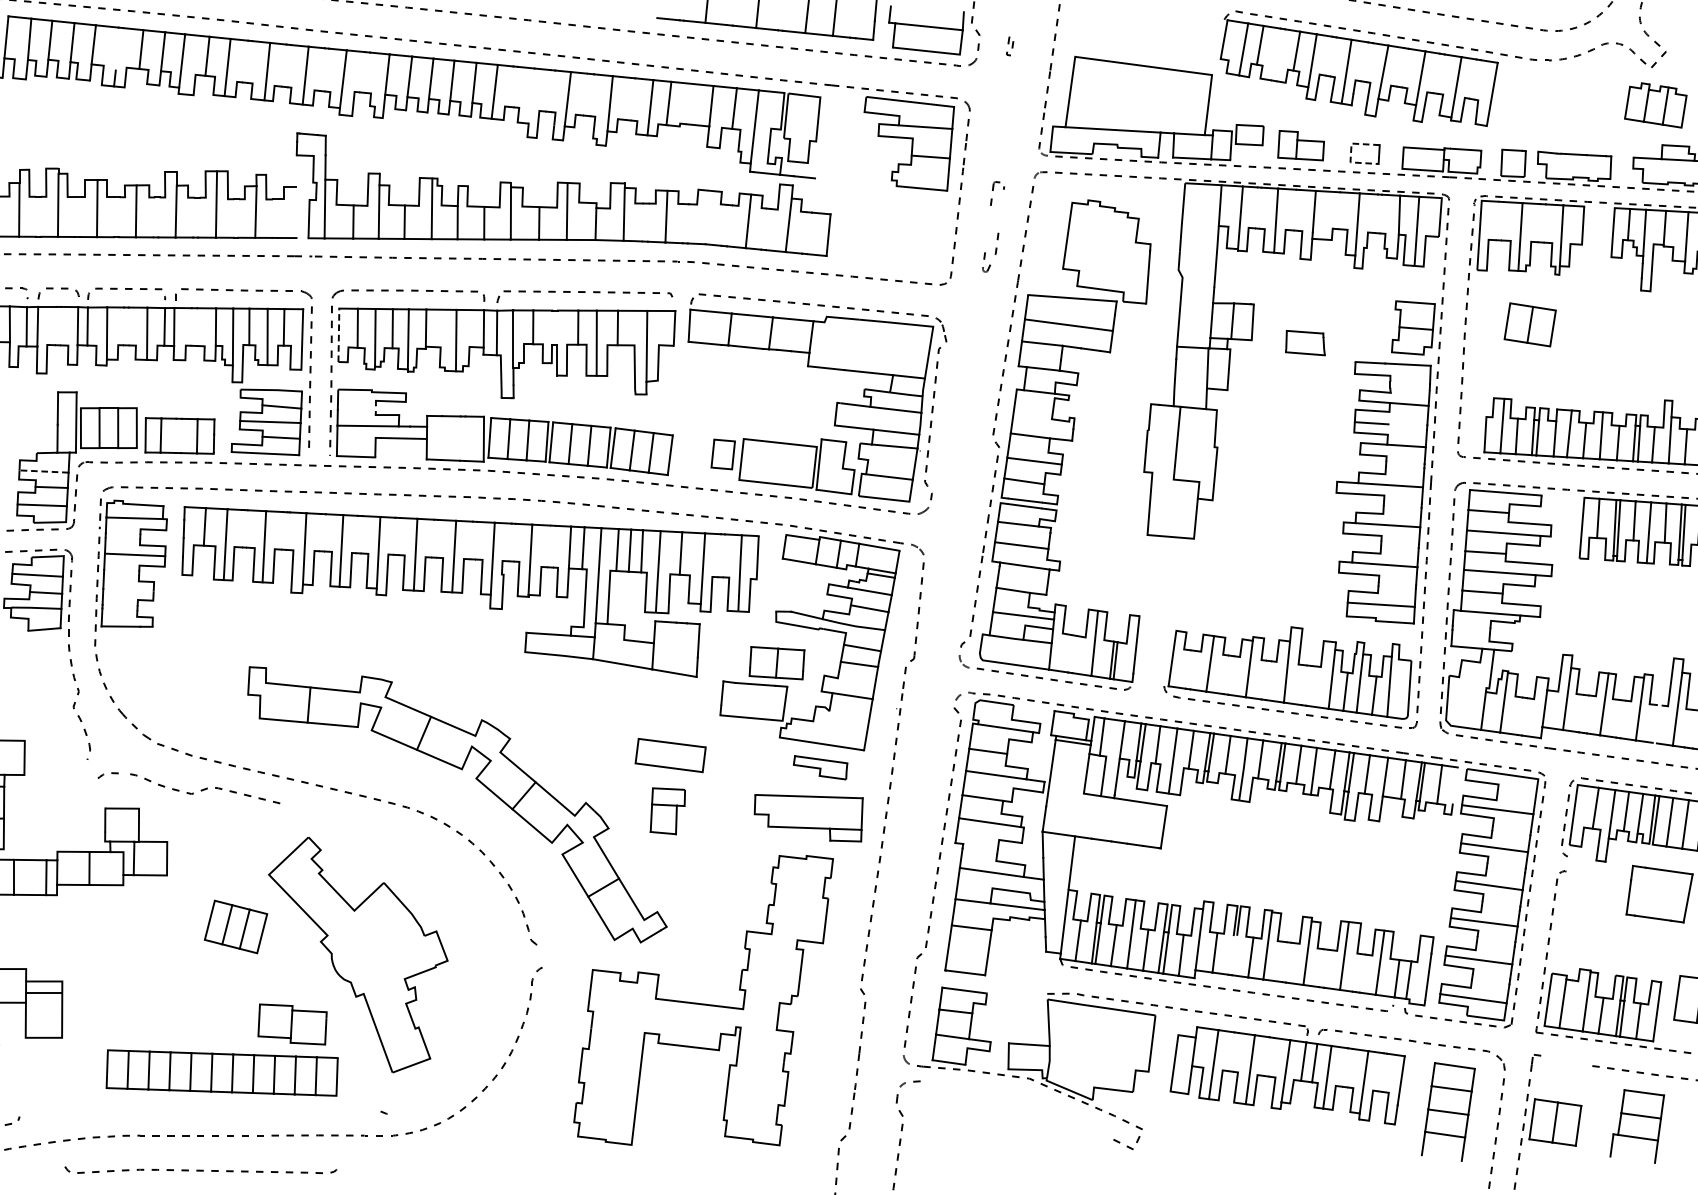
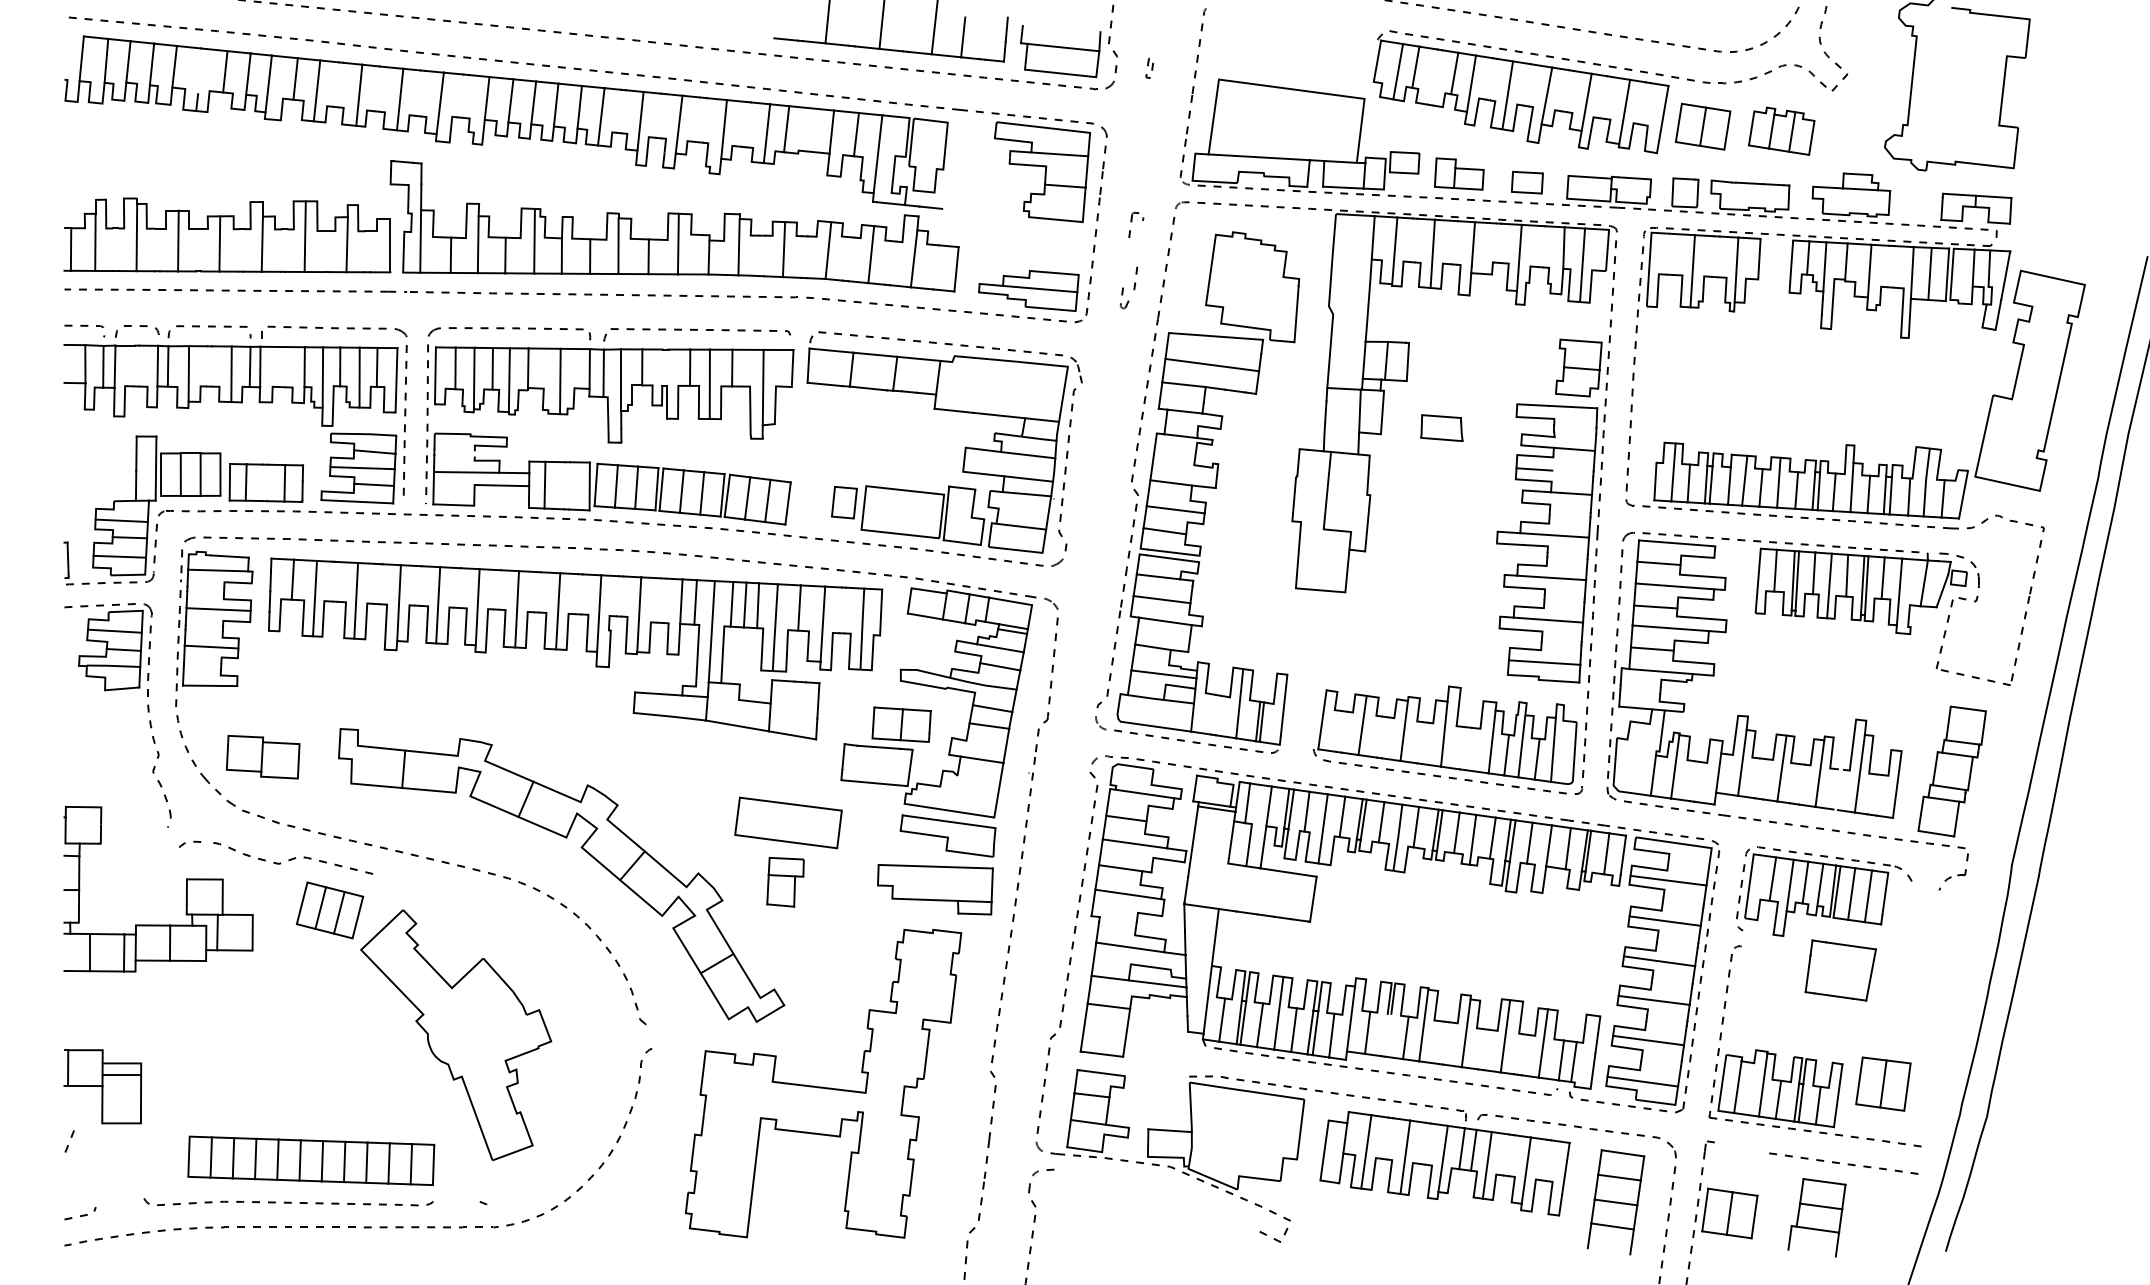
line: (531, 95) -> (640, 120), added
part: (1655, 104) -> (1781, 130), moved
line: (1351, 153) -> (1512, 182), dashed -> solid
line: (296, 212) -> (390, 245), added
line: (708, 217) -> (828, 250), added
part: (896, 255) -> (1028, 290), added
part: (1529, 324) -> (1702, 126), moved
line: (338, 334) -> (435, 375), dashed -> solid
part: (1305, 342) -> (1441, 427), moved
line: (441, 437) -> (544, 484), added
line: (43, 471) -> (121, 520), dashed -> solid
line: (128, 589) -> (211, 646), added
part: (670, 755) -> (788, 822), size x1.43
part: (820, 767) -> (947, 835), size x1.67
line: (1455, 786) -> (1623, 855), added
part: (235, 927) -> (329, 910), moved
part: (292, 1024) -> (263, 757), moved
curve: (200, 1170) -> (288, 1202), moved

